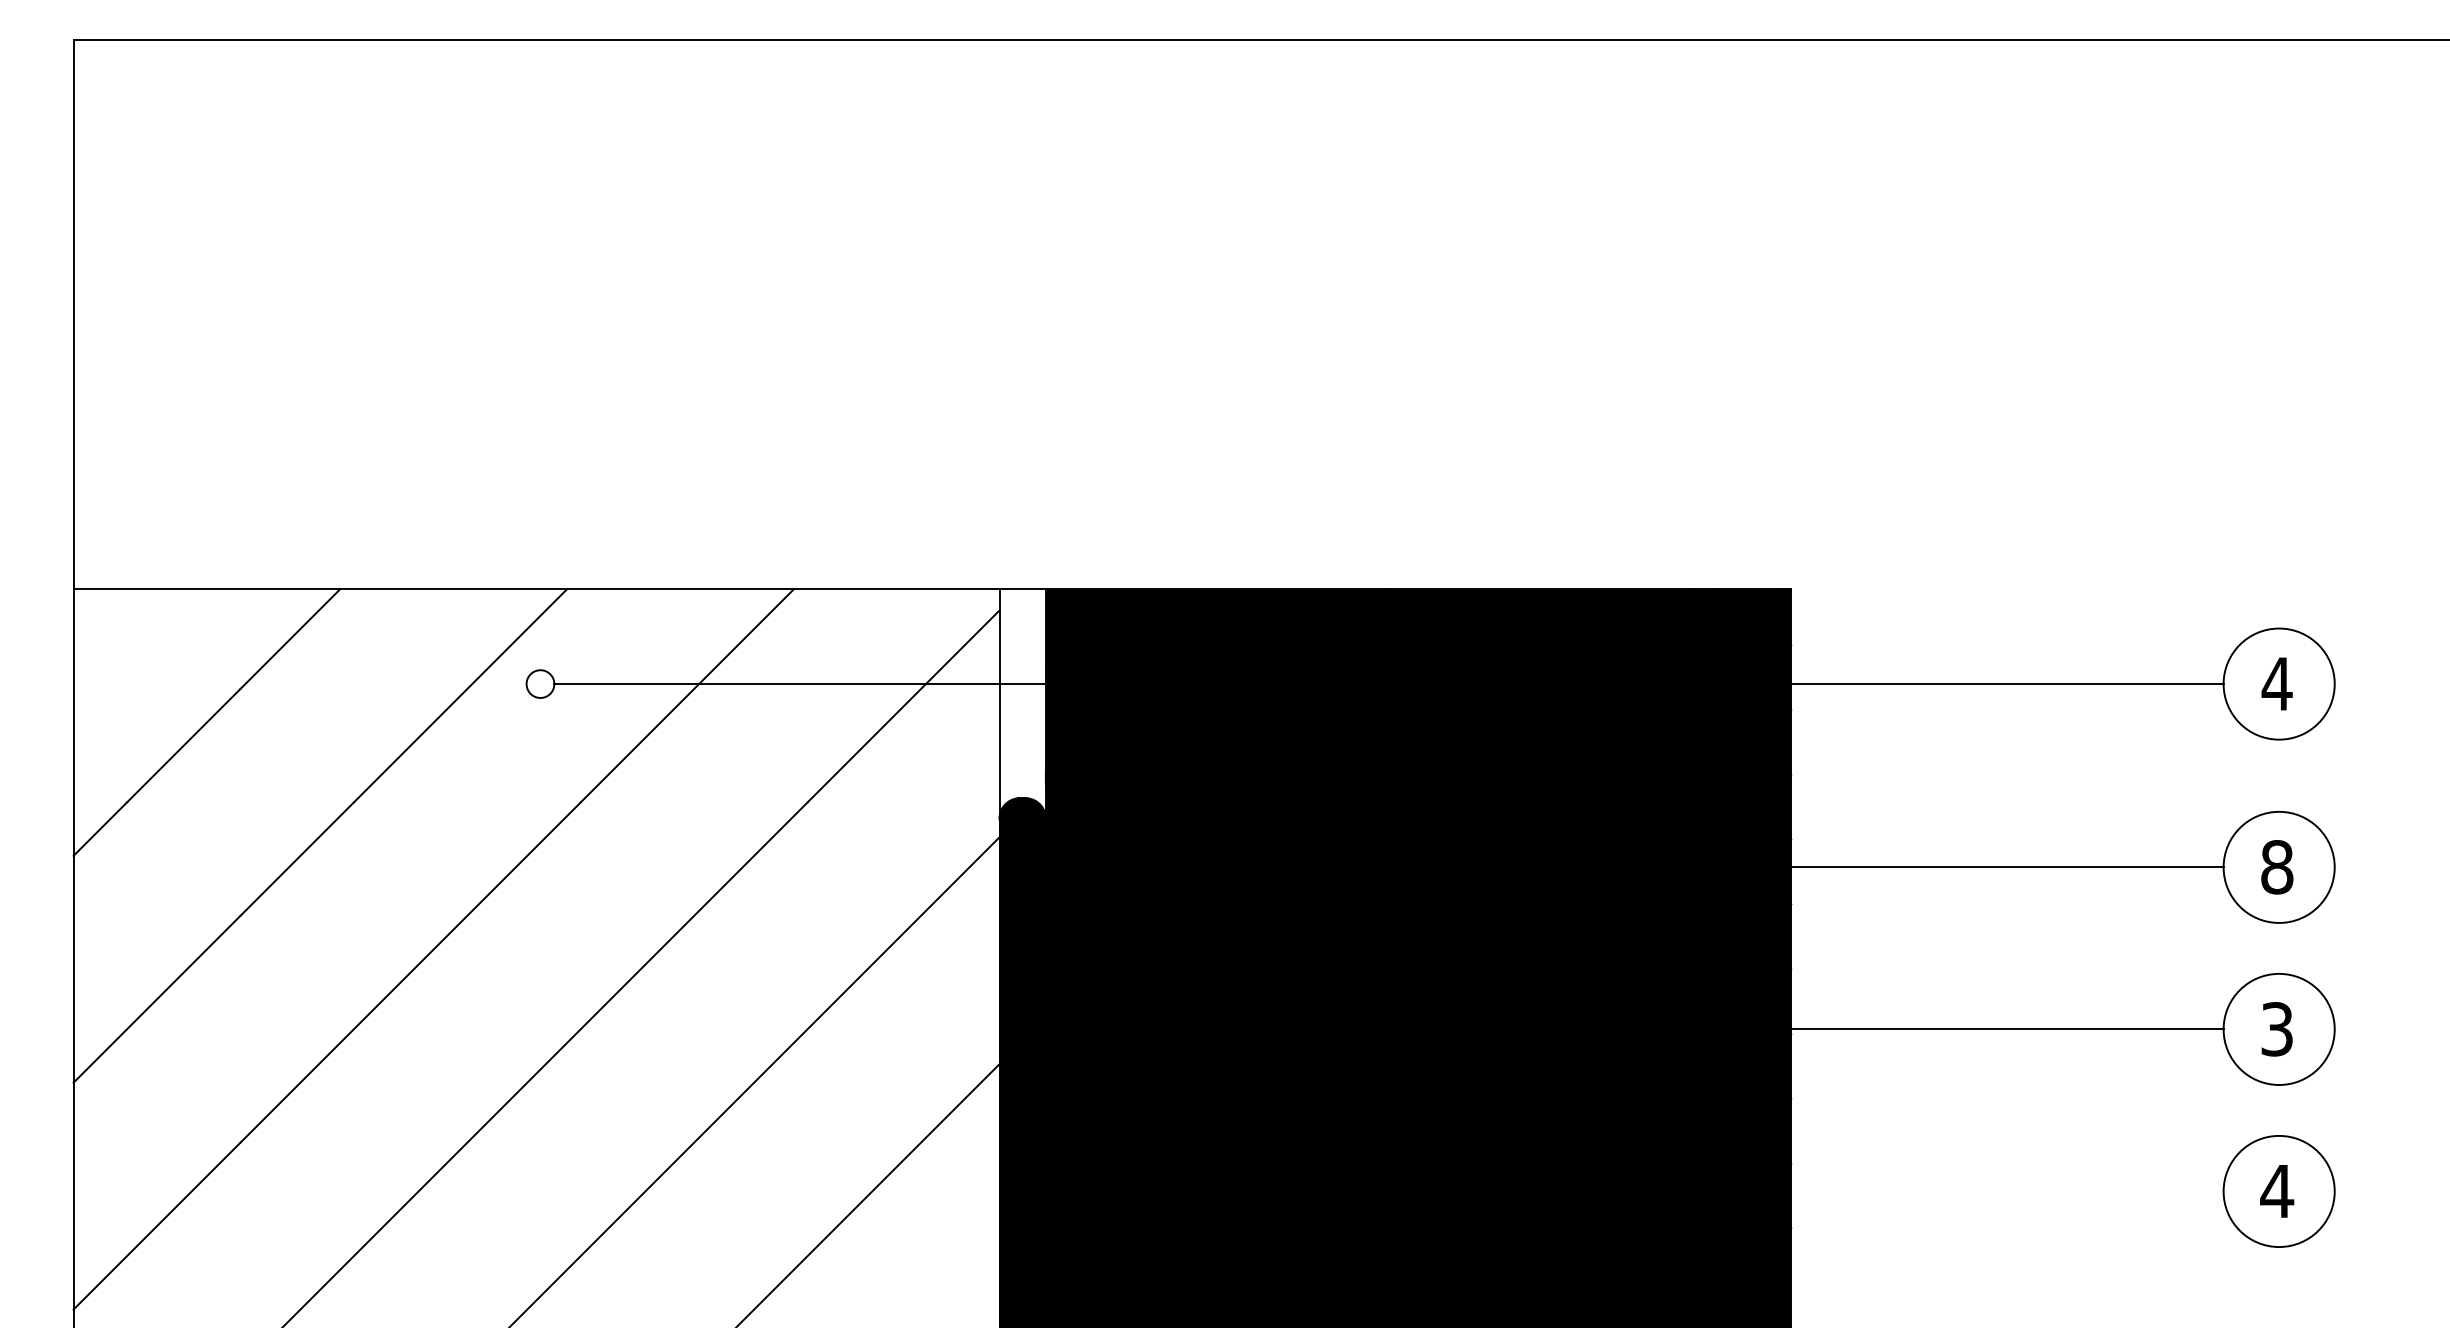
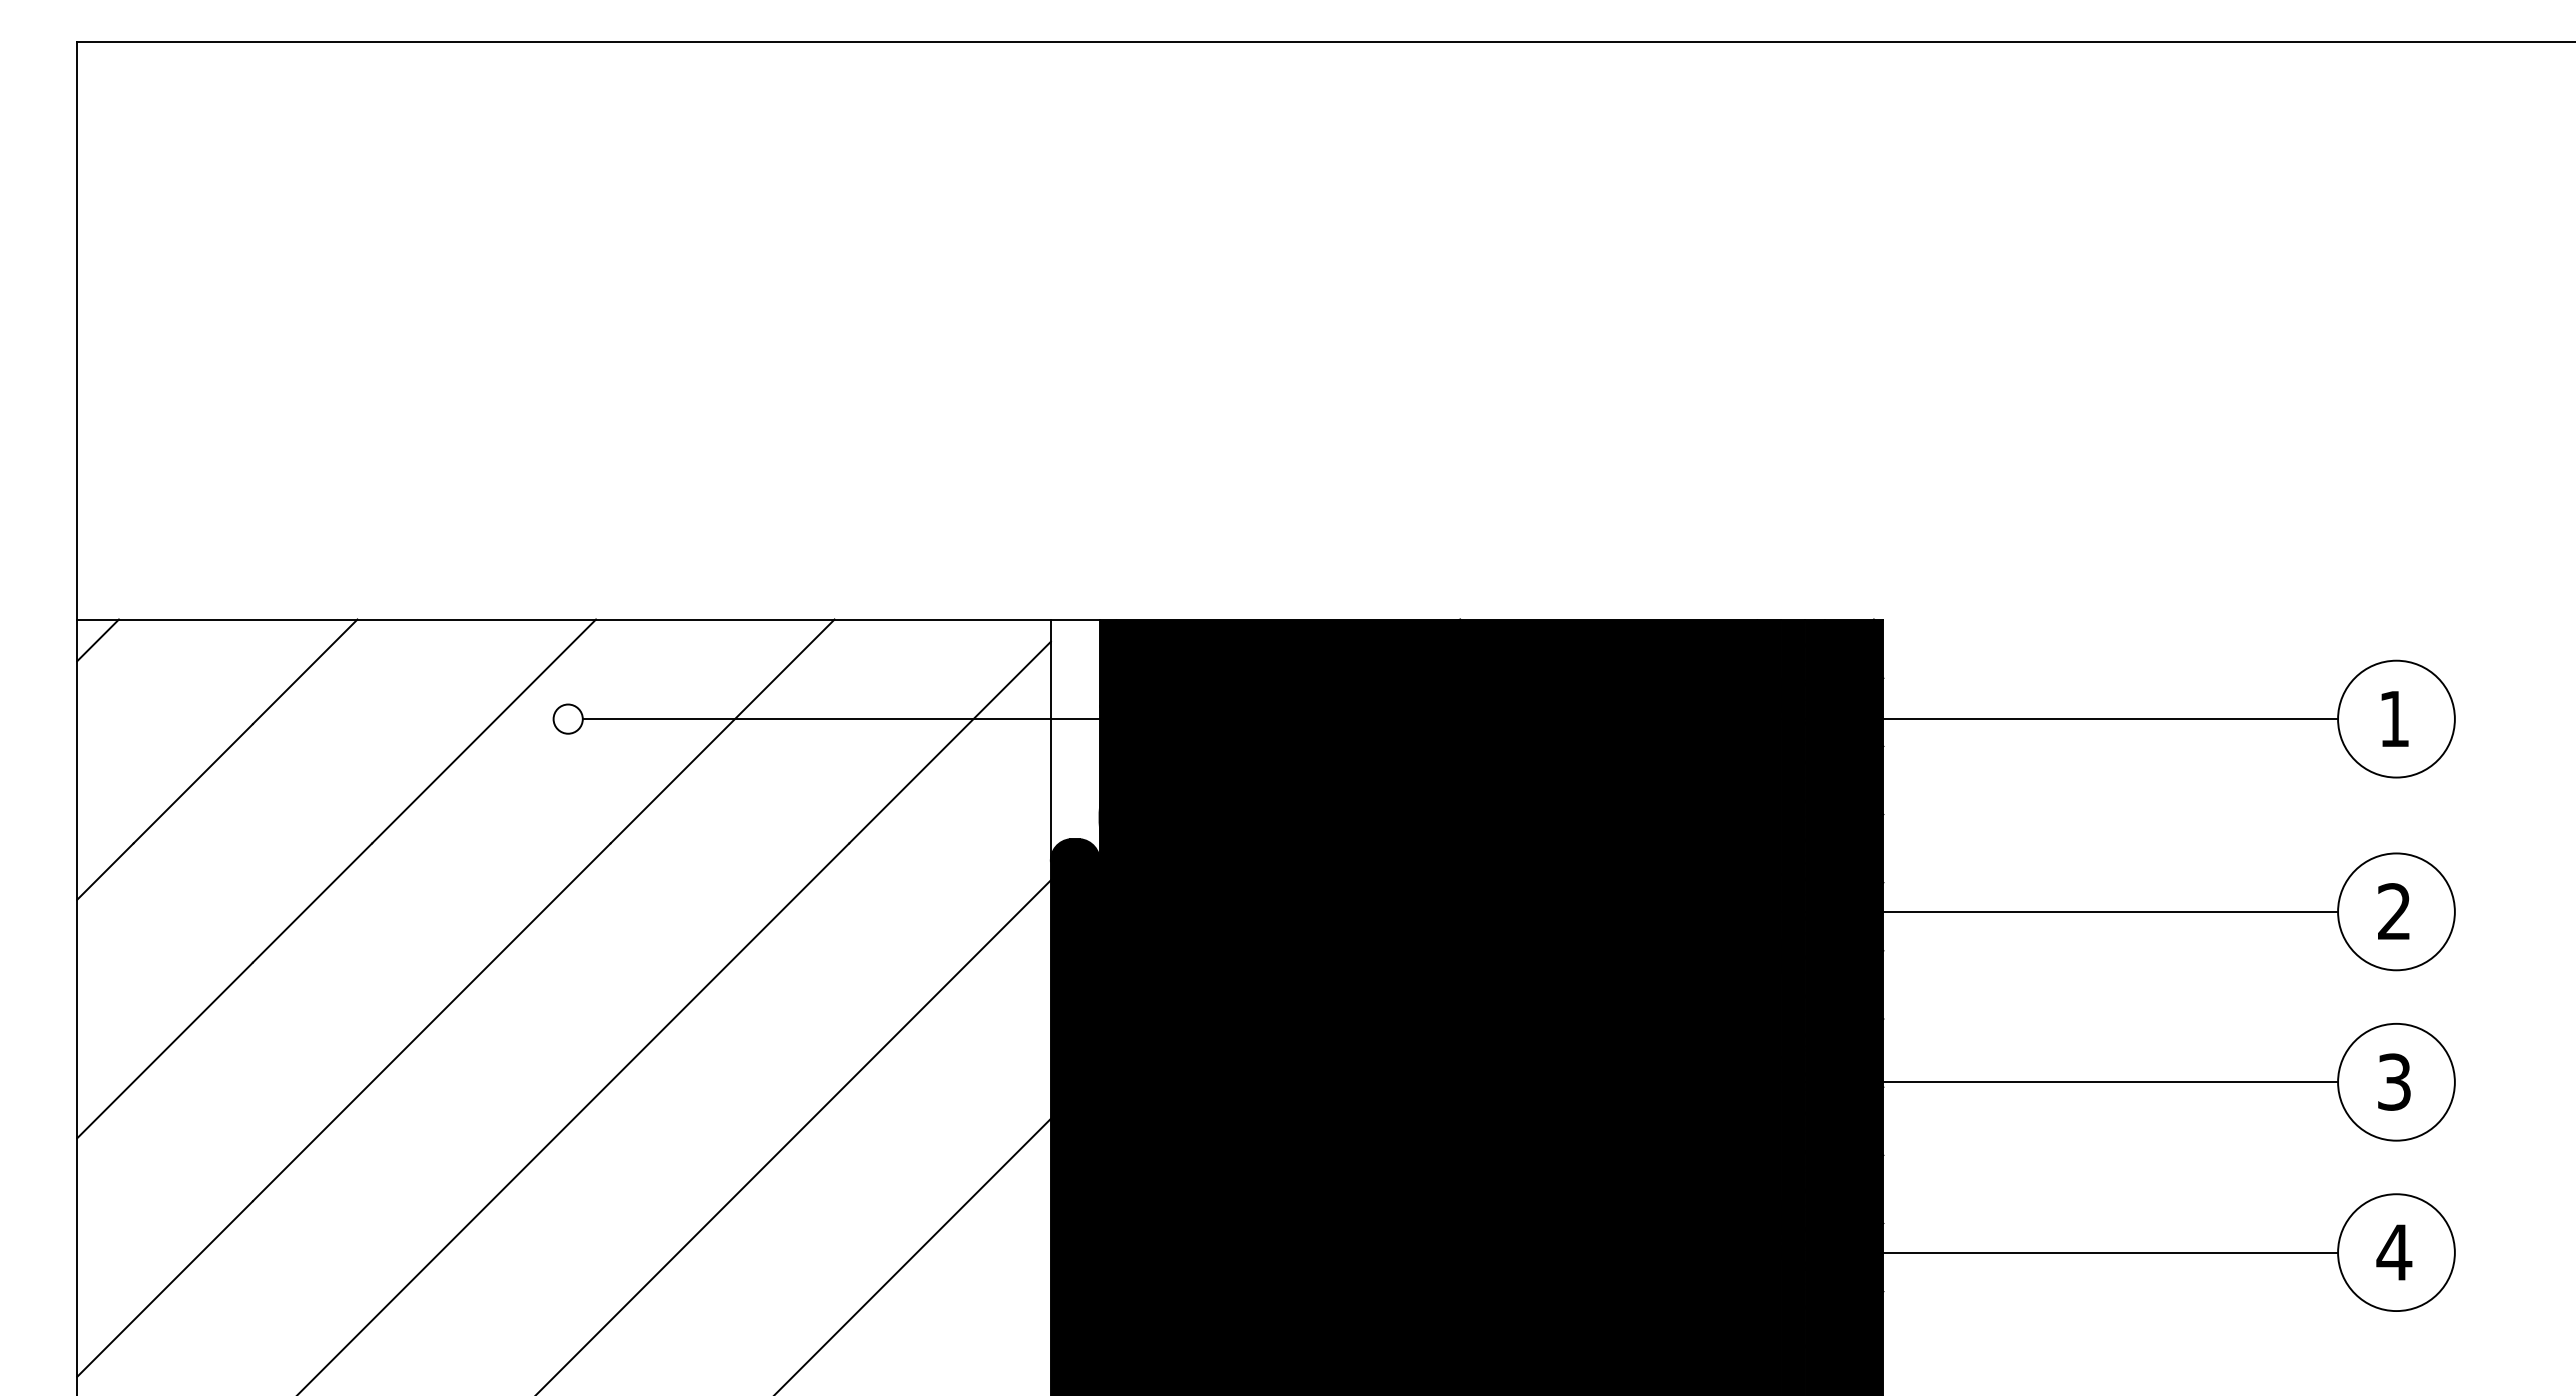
line: (92, 609) -> (97, 640), added
text: (2277, 683) -> (2394, 718), 4 -> 1
text: (2277, 867) -> (2394, 911), 8 -> 2
line: (1972, 1191) -> (2074, 1252), added

